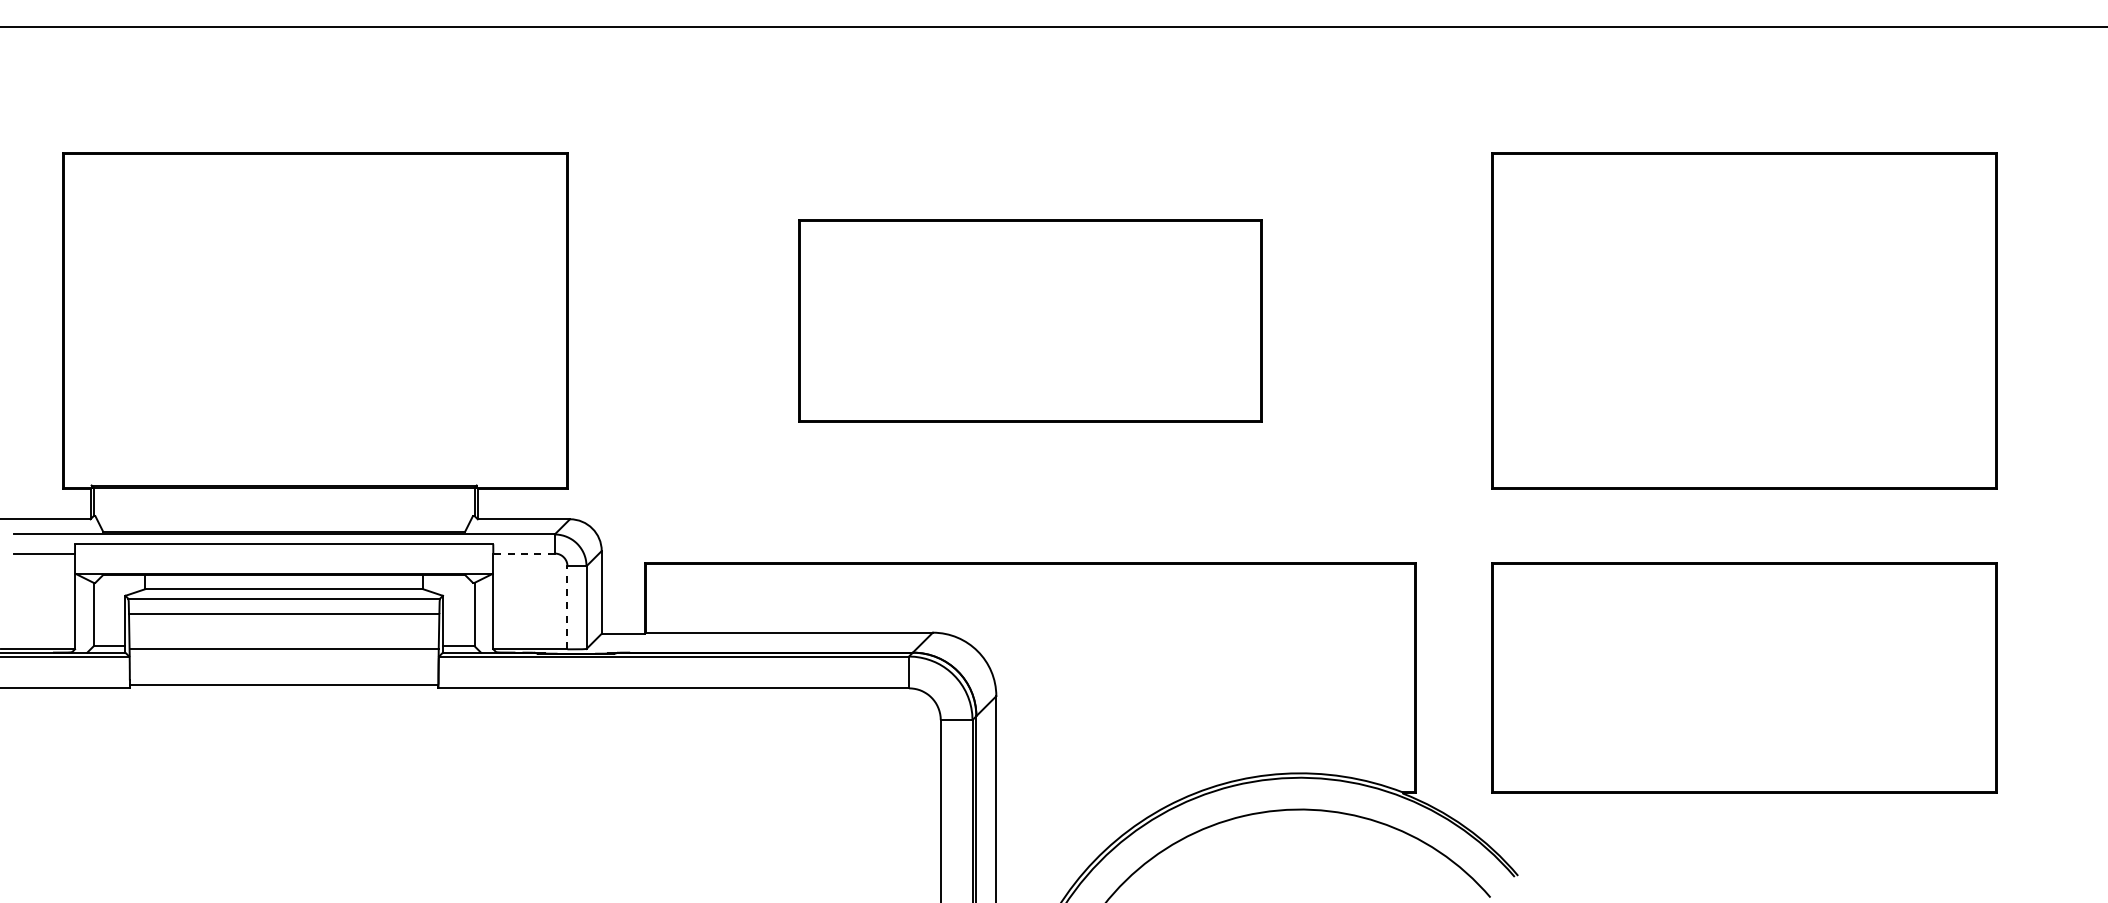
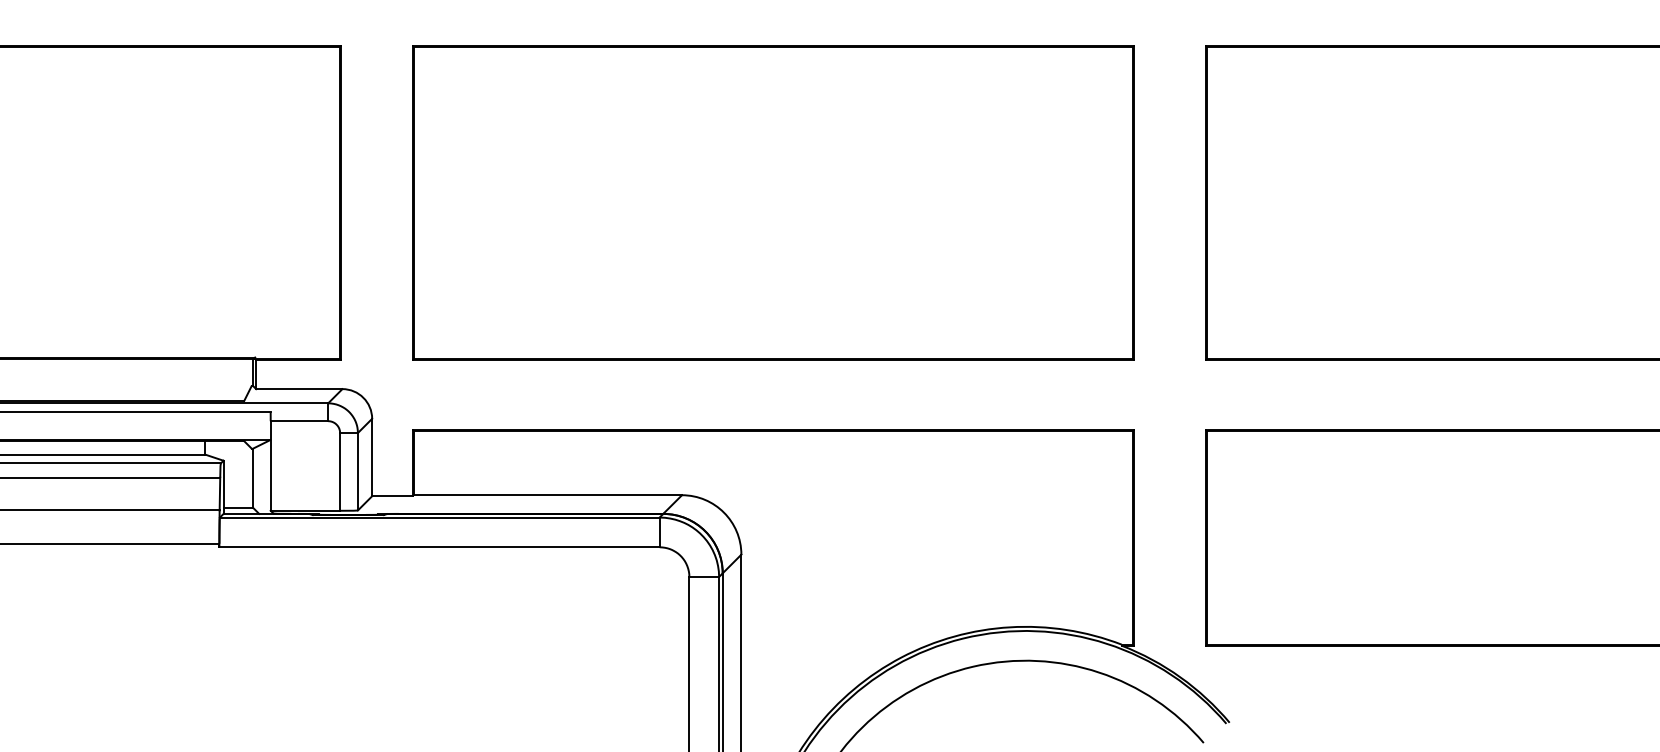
part: (1030, 320) -> (773, 203), size x1.67
line: (524, 553) -> (299, 421), dashed -> solid
line: (567, 607) -> (340, 471), dashed -> solid

